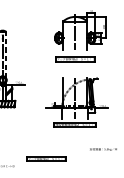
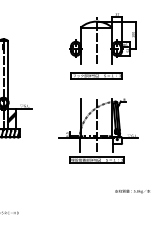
line: (6, 55) -> (8, 70), dashed -> solid
part: (46, 158) -> (59, 203), removed

